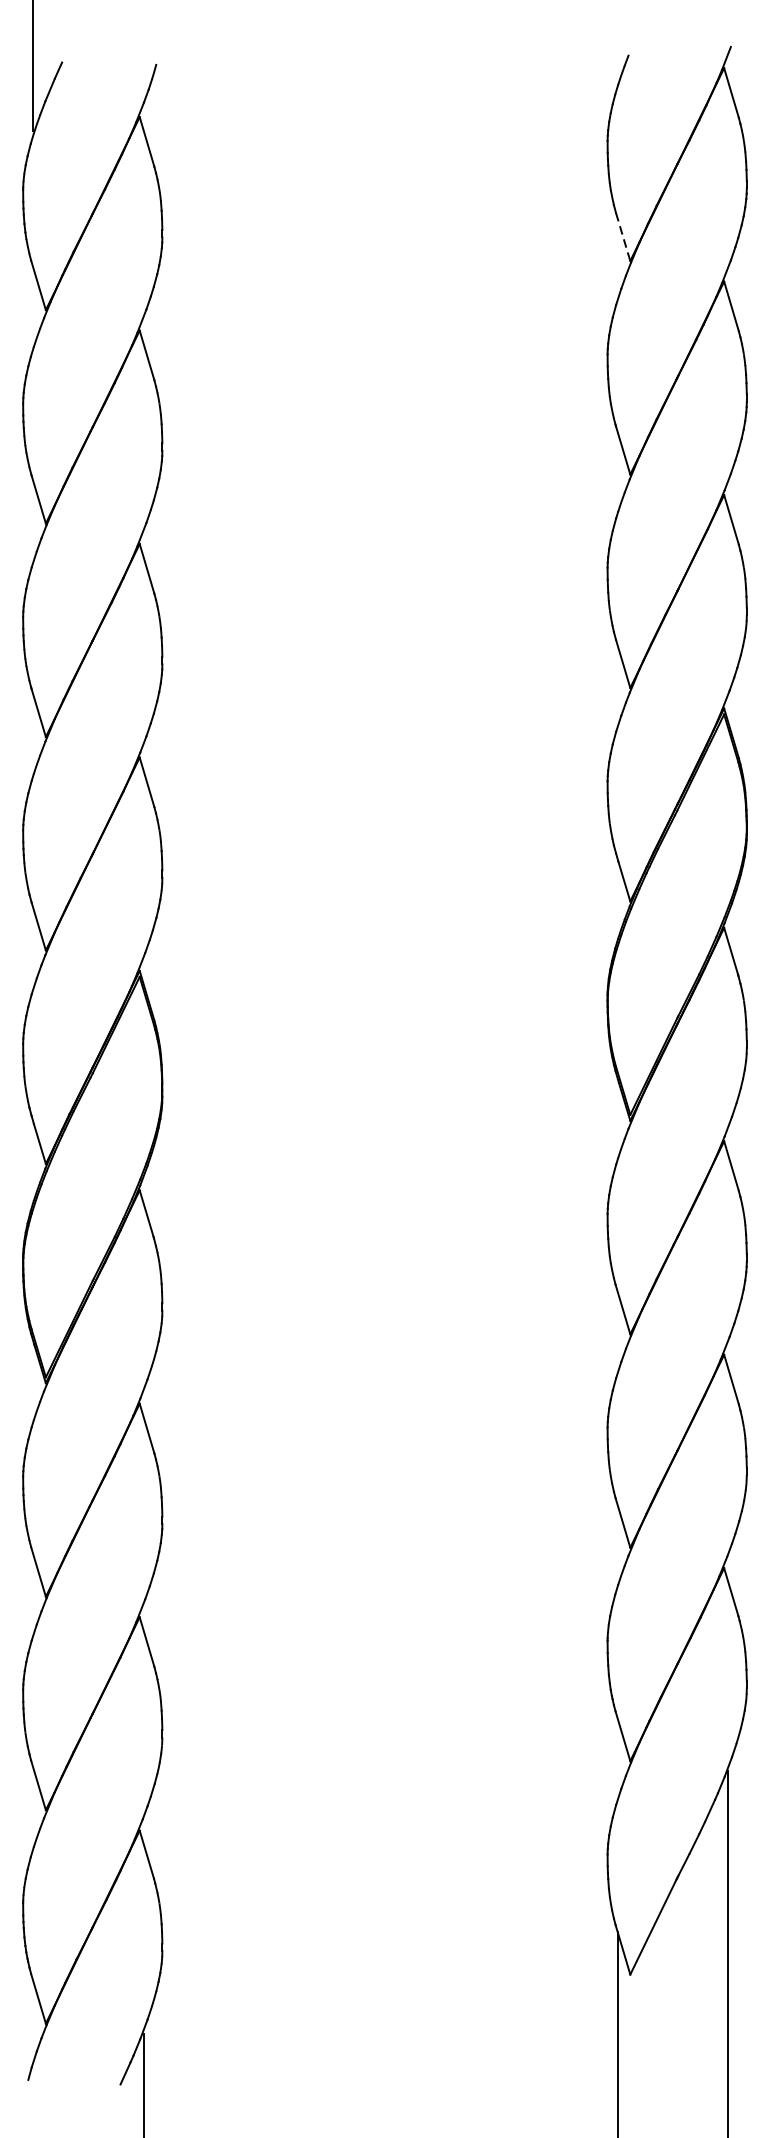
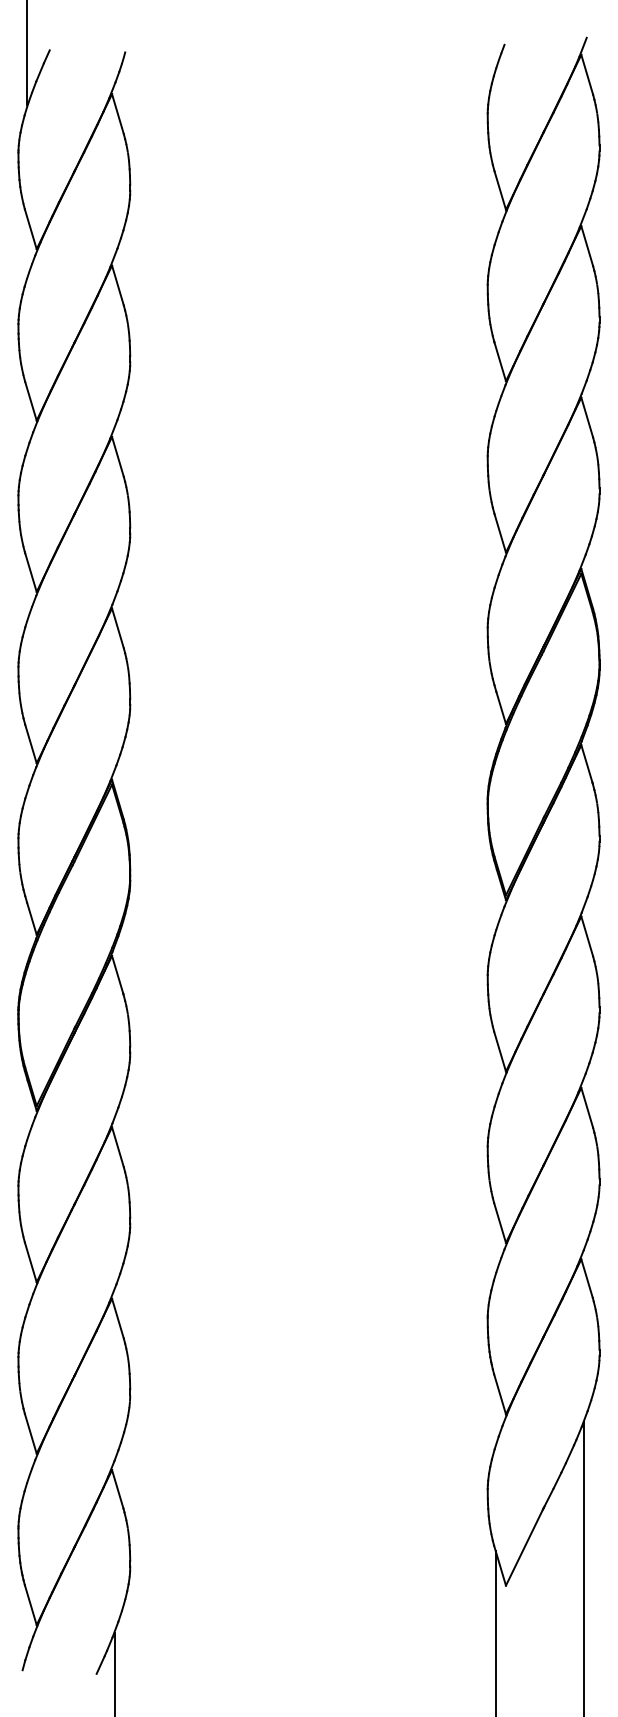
line: (623, 237) -> (500, 190), dashed -> solid

